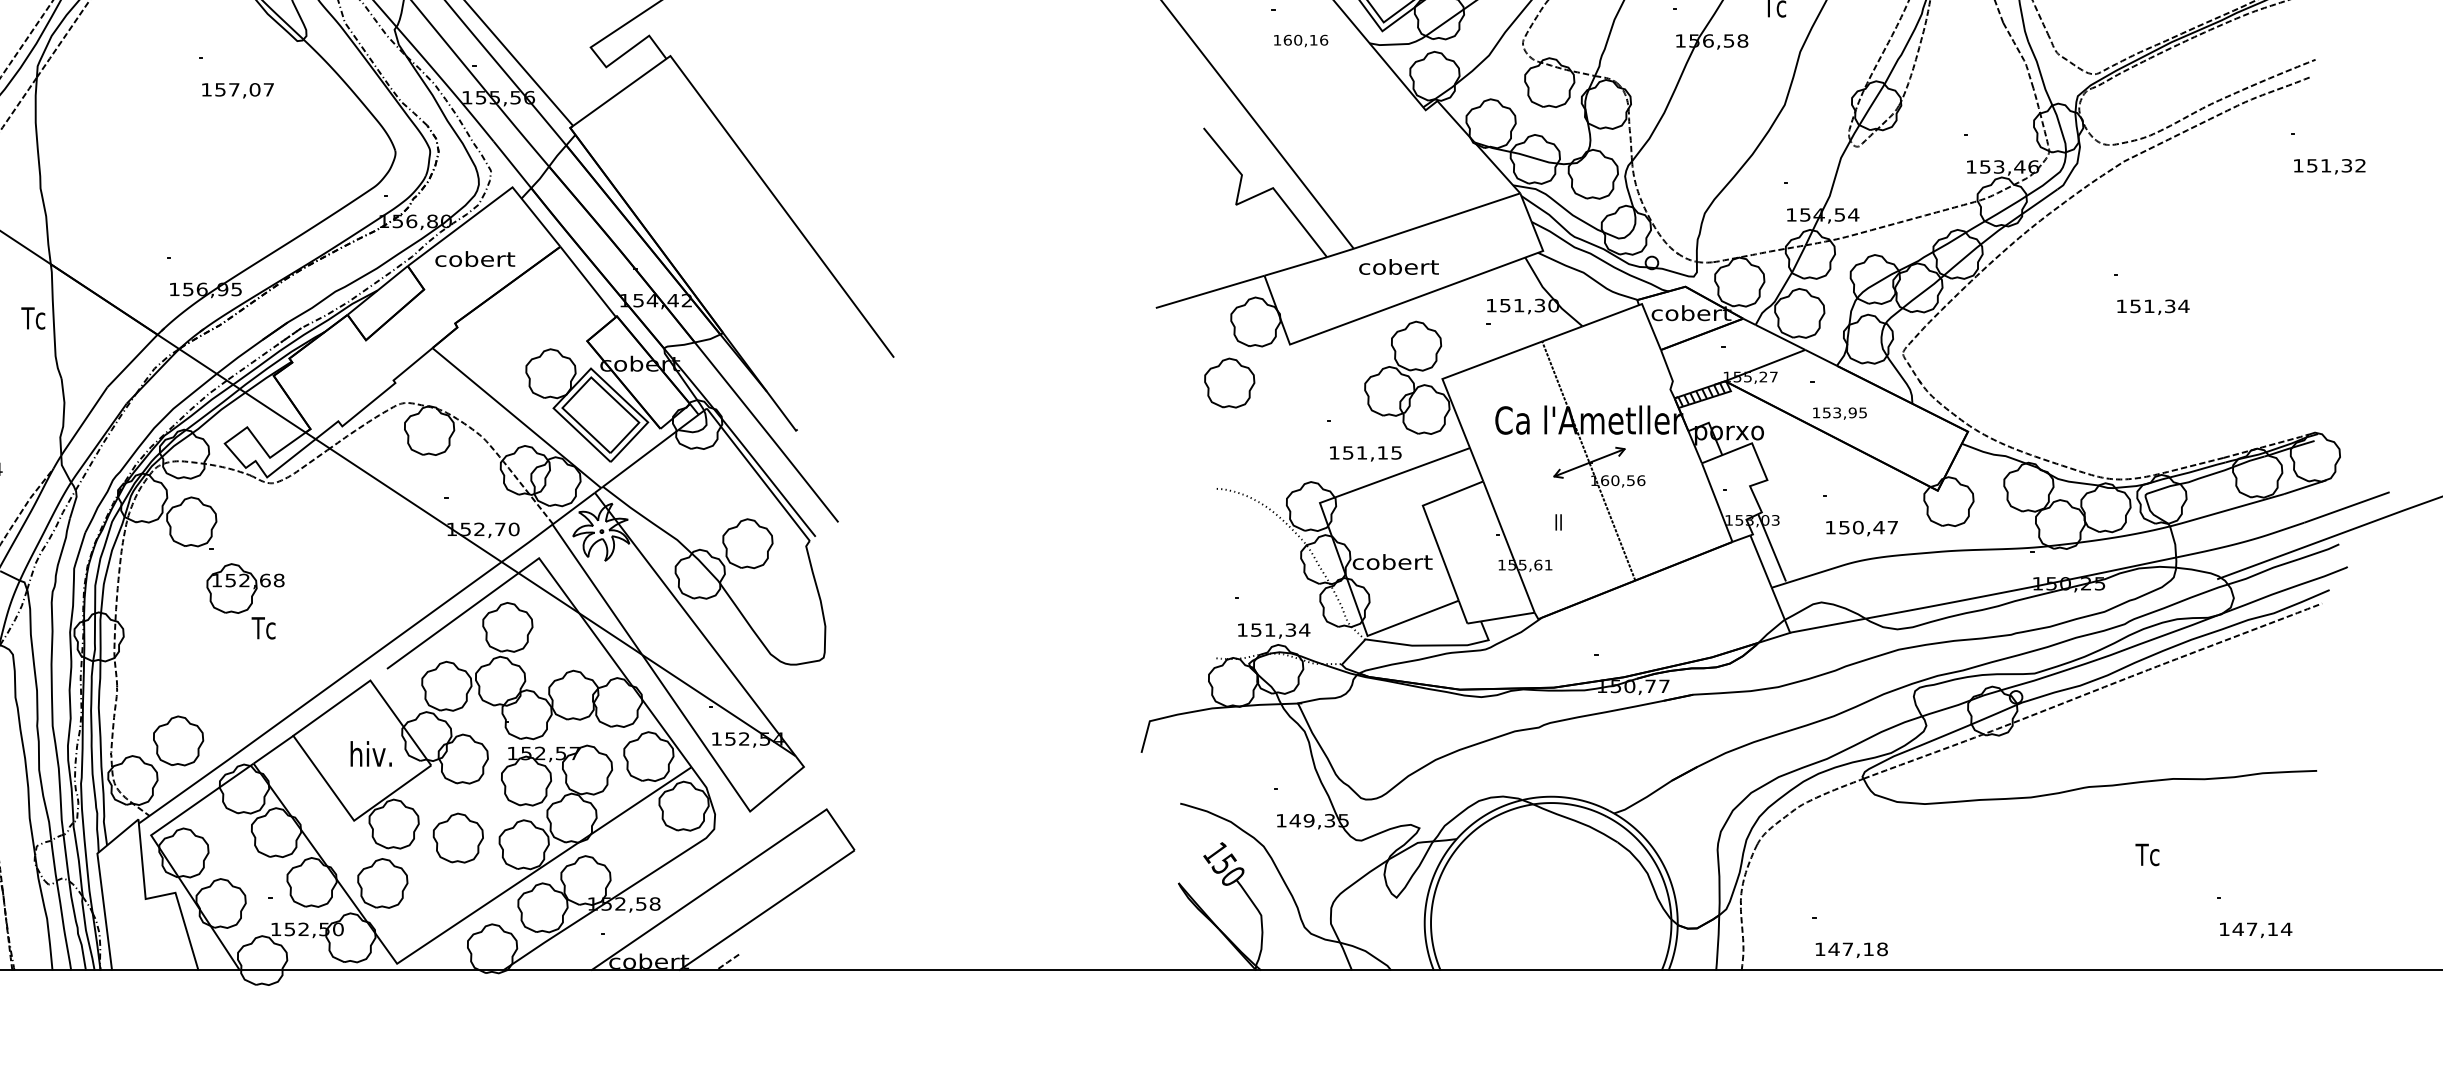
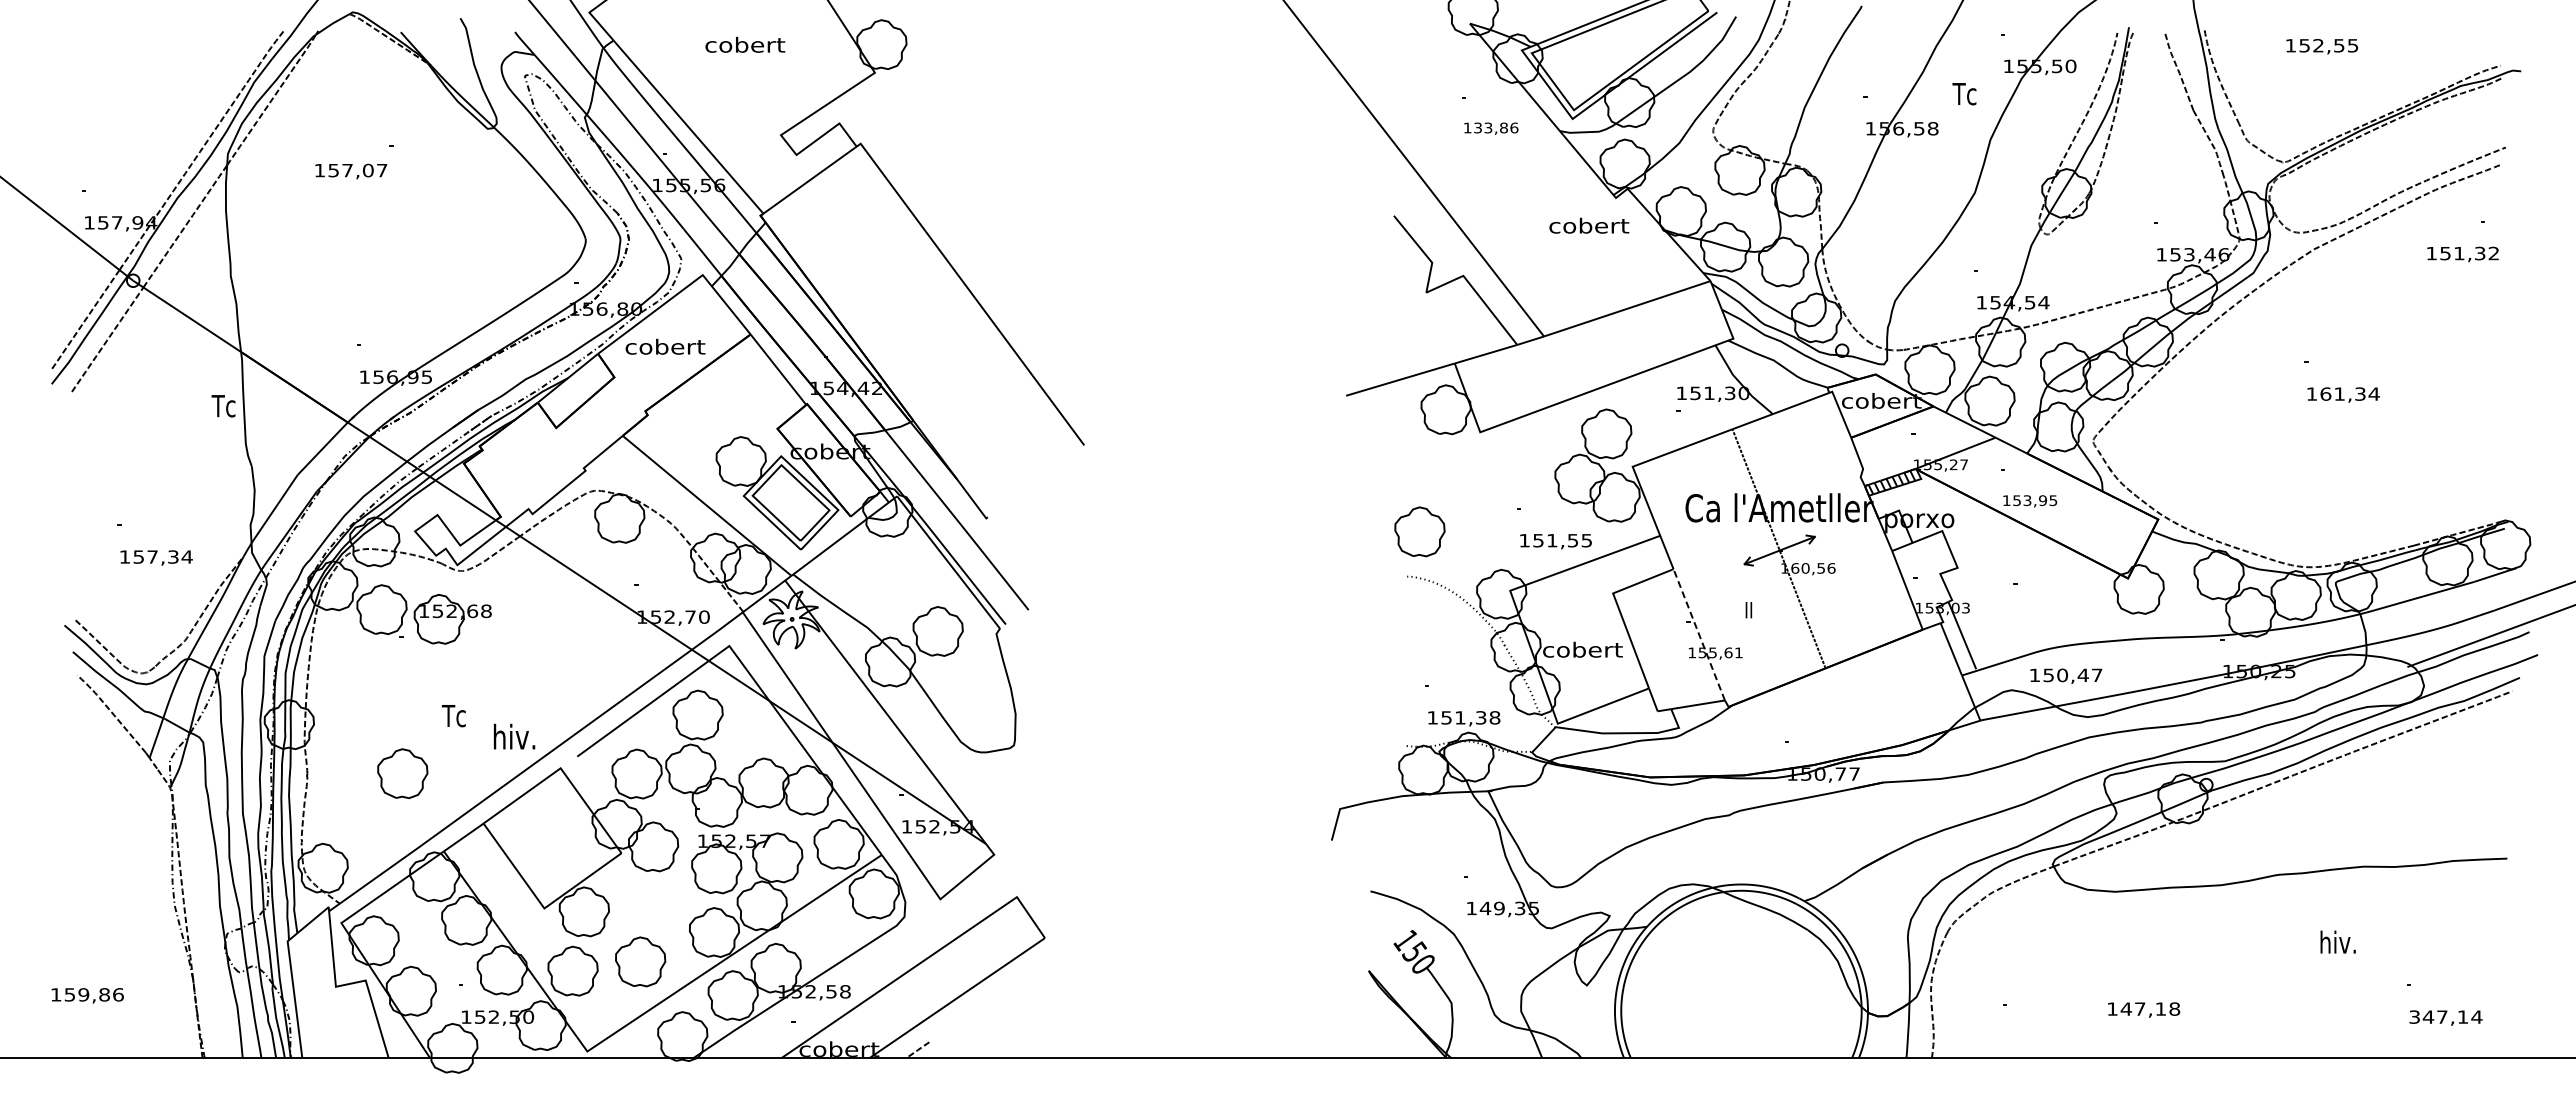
text: (1300, 39) -> (1490, 127), 160,16 -> 133,86
text: (238, 90) -> (351, 171), moved
text: (2329, 166) -> (2462, 254), moved
text: (1399, 266) -> (1589, 225), moved
text: (2135, 305) -> (2325, 393), 151,34 -> 161,34
part: (1229, 382) -> (1419, 531), moved
text: (1382, 452) -> (1572, 540), 151,15 -> 151,55
text: (1862, 527) -> (2066, 675), moved
line: (1509, 546) -> (1699, 634), solid -> dashed
part: (245, 588) -> (452, 619), moved
text: (1304, 629) -> (1494, 717), 151,34 -> 151,38
part: (178, 740) -> (402, 773), moved
text: (371, 753) -> (514, 736), moved
part: (458, 837) -> (640, 961), moved
text: (2147, 853) -> (2337, 941), Tc -> hiv.
text: (2224, 928) -> (2414, 1016), 147,14 -> 347,14
text: (1852, 949) -> (2144, 1009), moved

